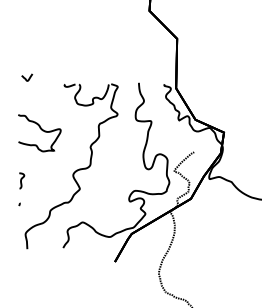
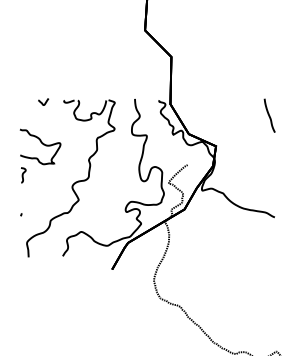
curve: (26, 78) -> (42, 102), moved
curve: (21, 181) -> (23, 175), moved

